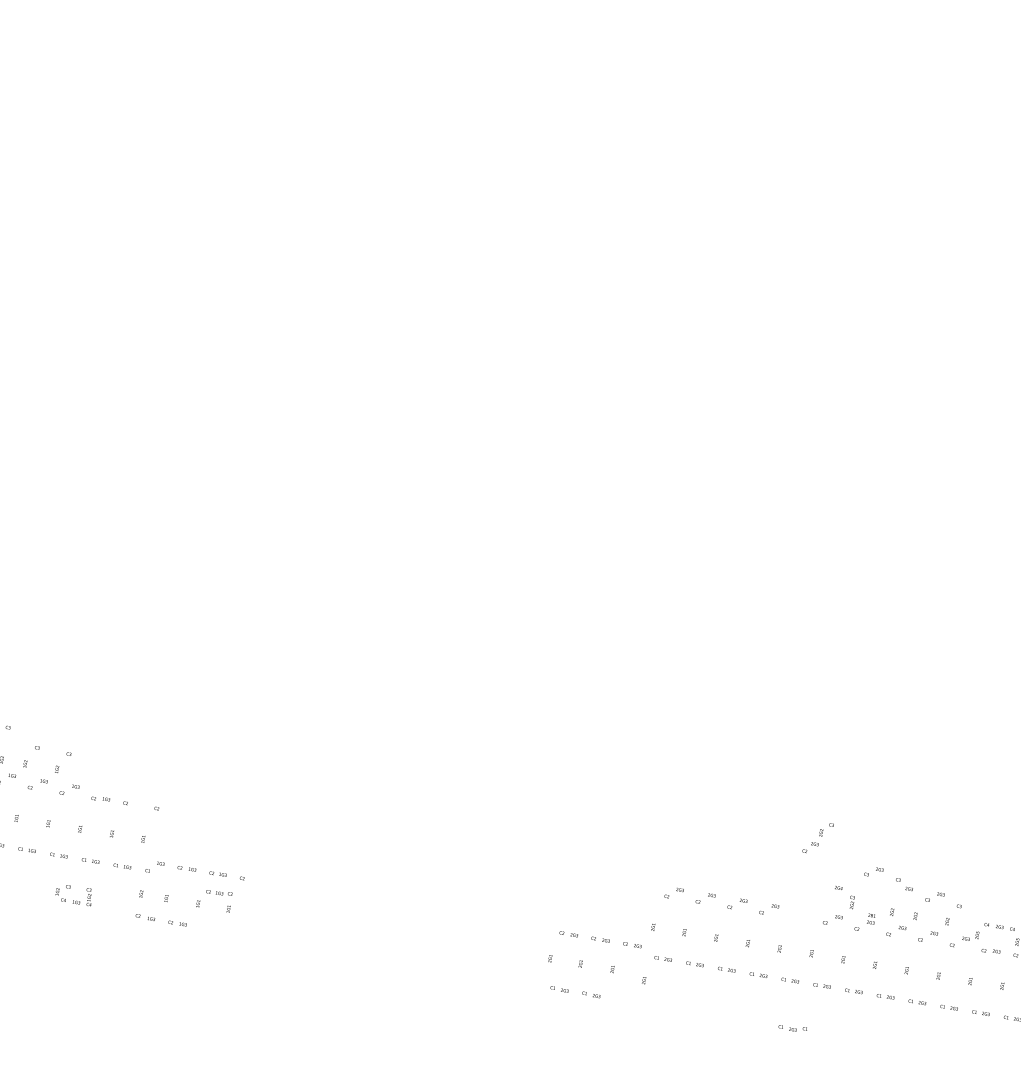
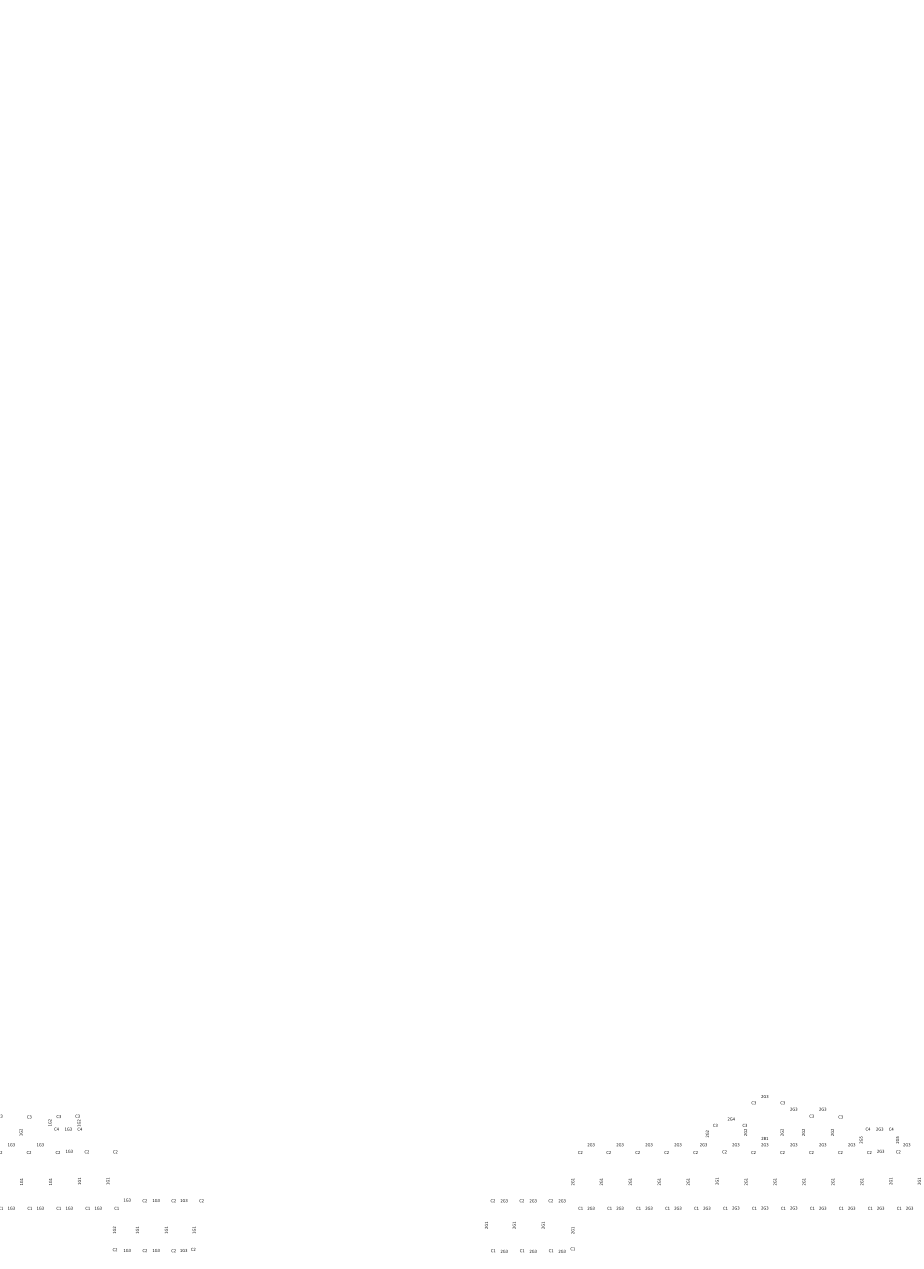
text: (818, 837) -> (705, 1138), moved
text: (219, 893) -> (183, 1250), moved
text: (73, 894) -> (64, 1122), moved
text: (792, 1027) -> (561, 1249), moved

